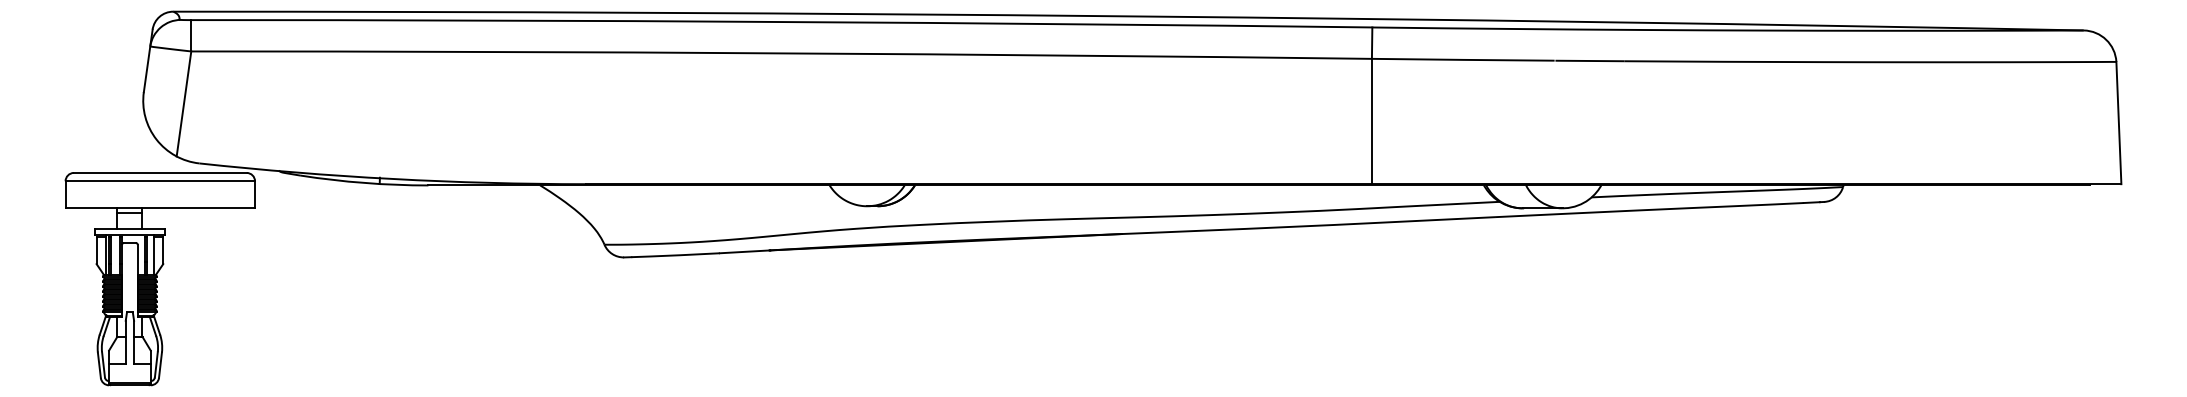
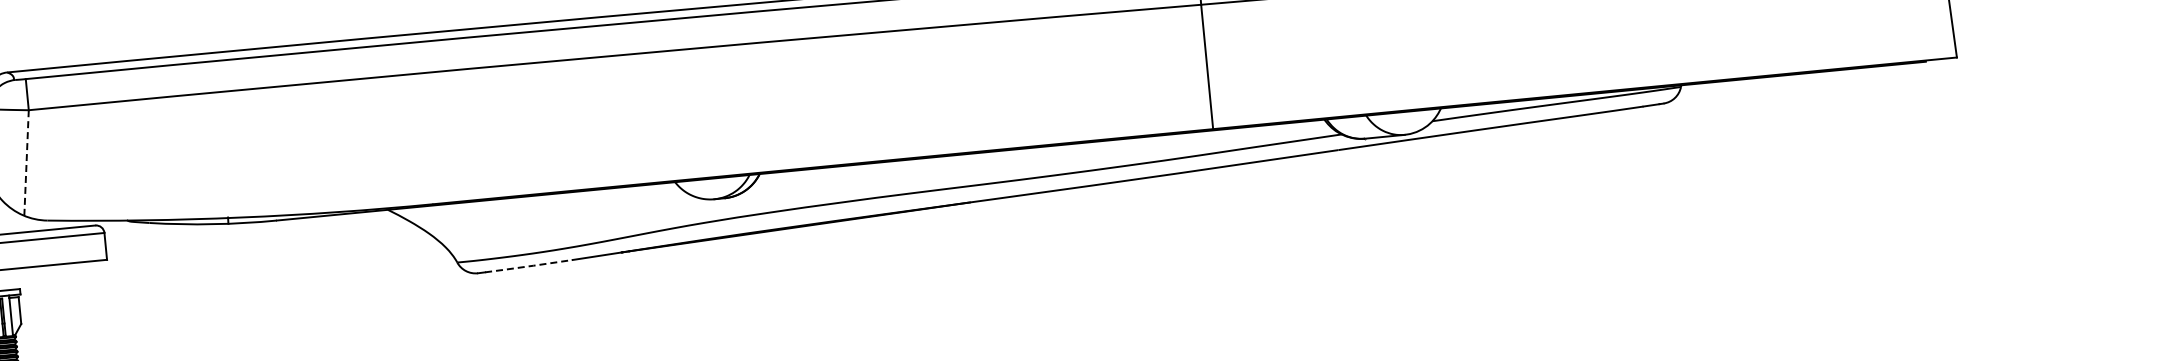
line: (183, 104) -> (26, 163), solid -> dashed
line: (675, 255) -> (528, 266), solid -> dashed

